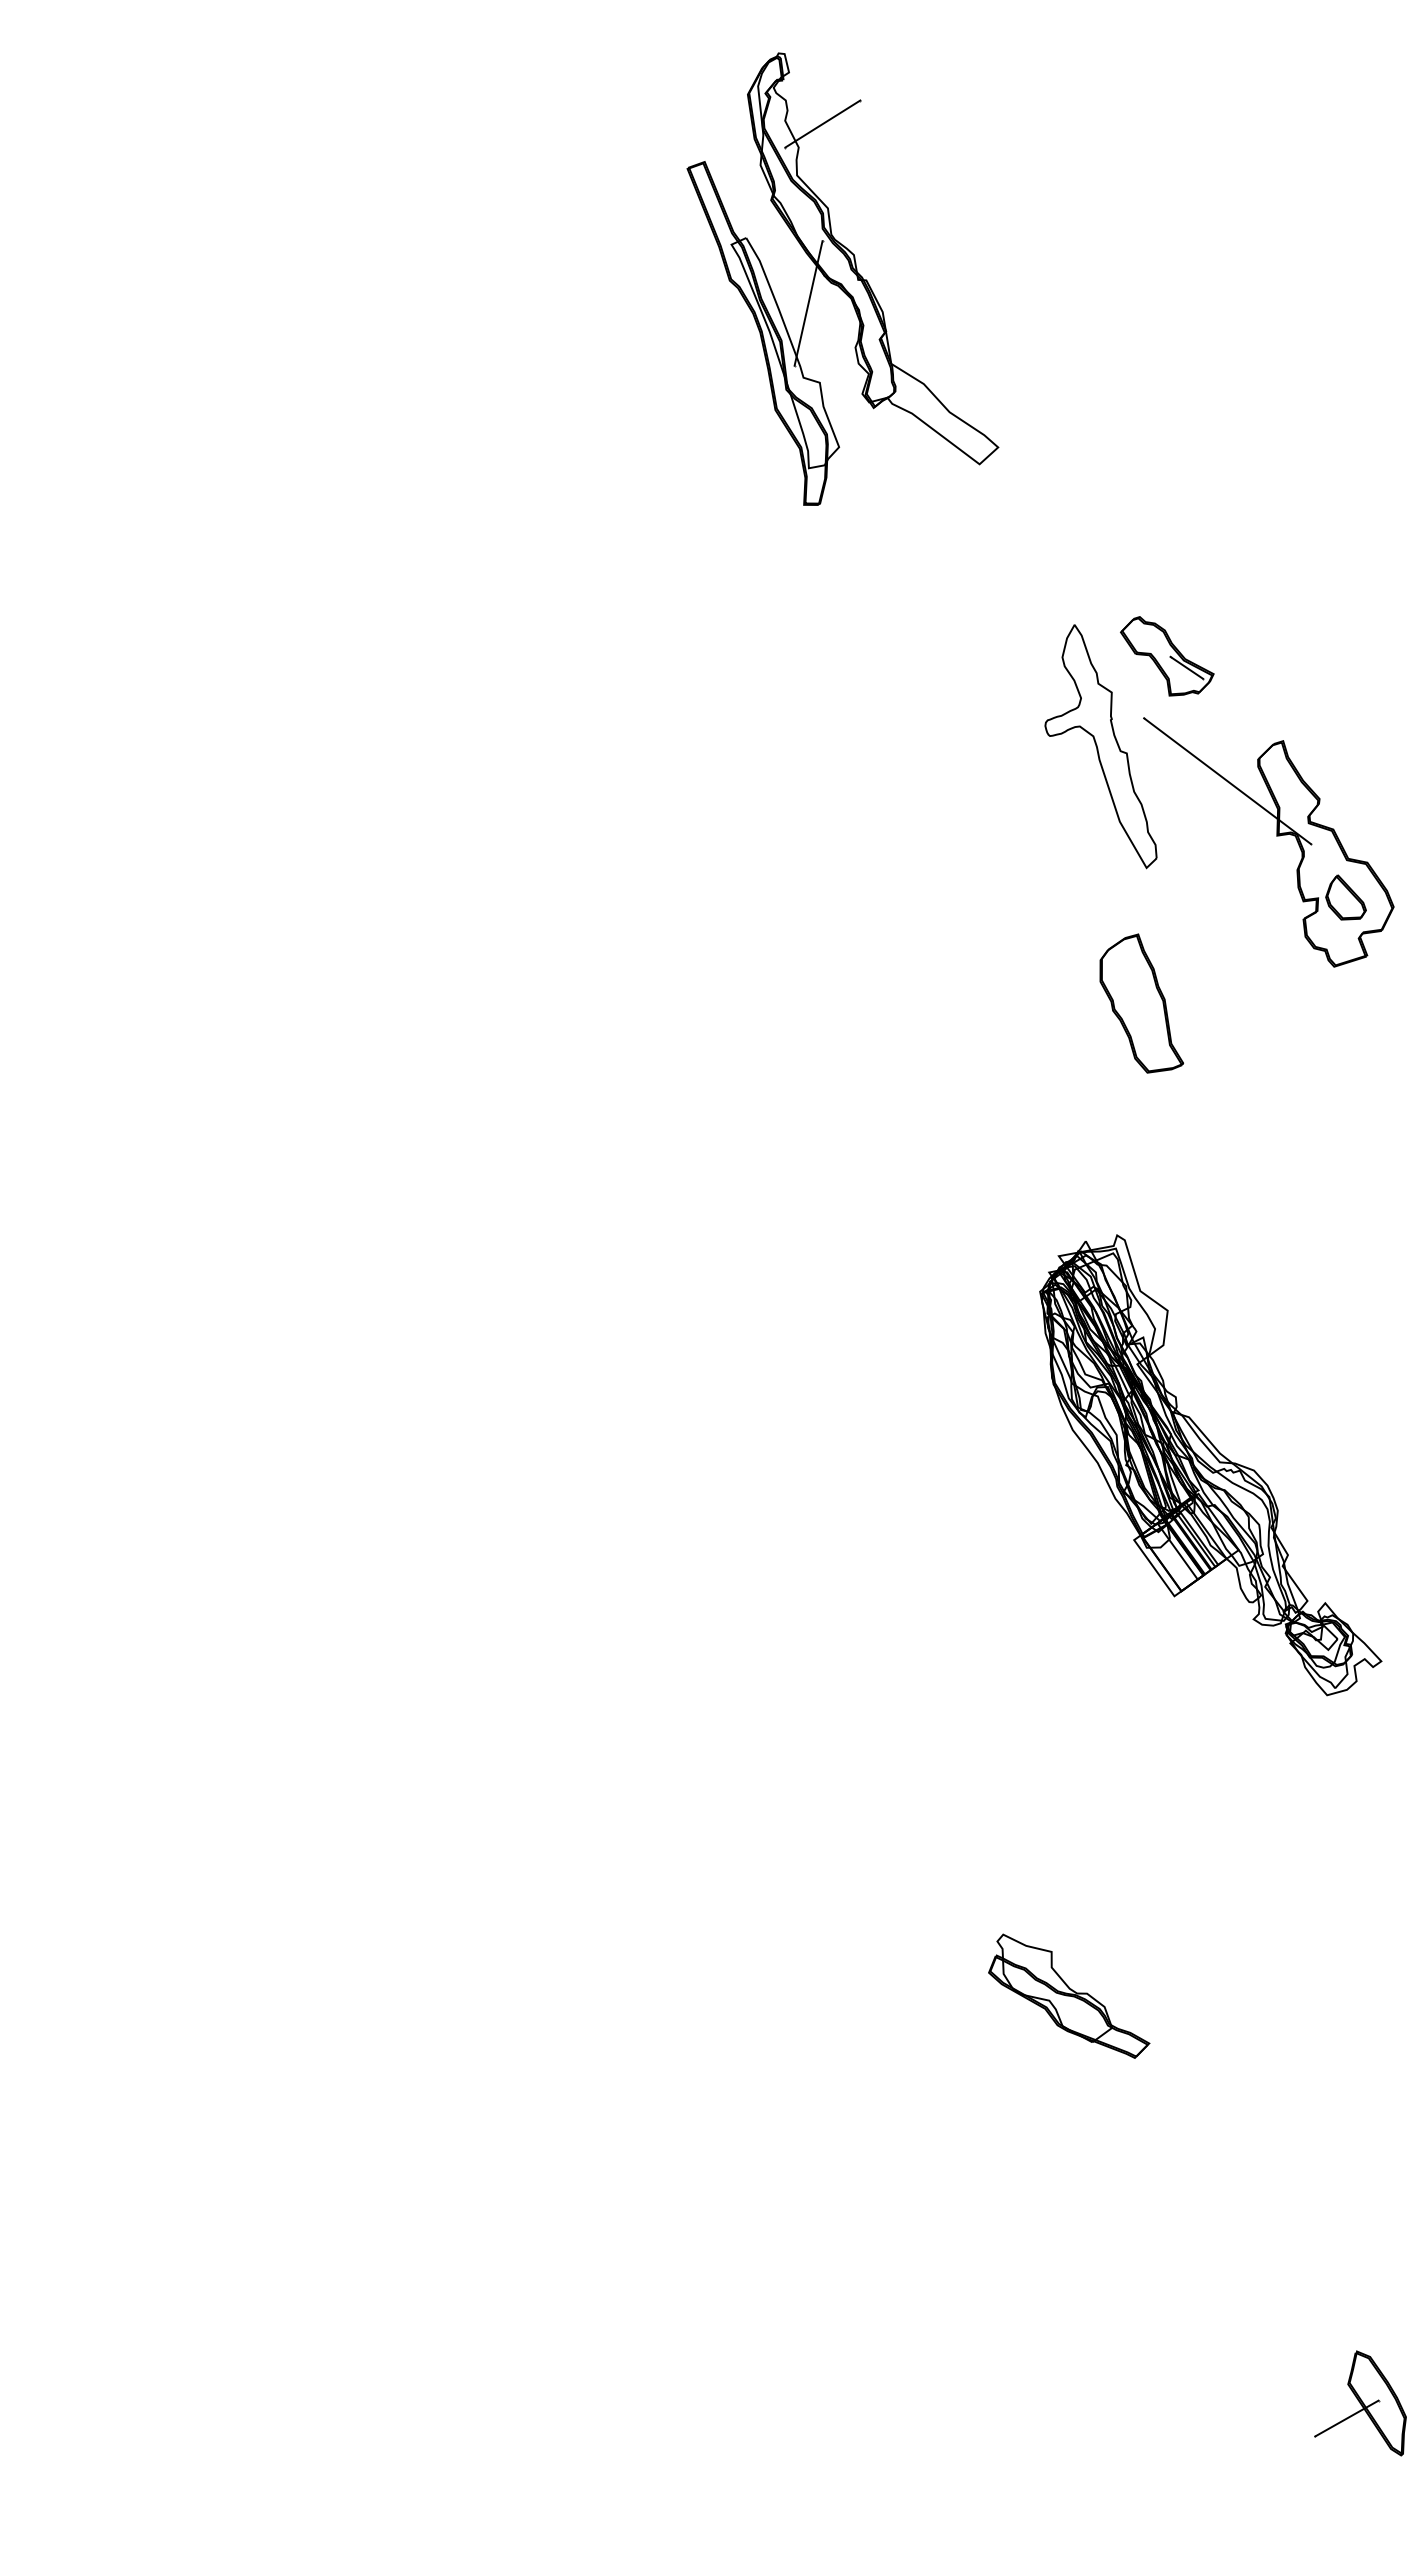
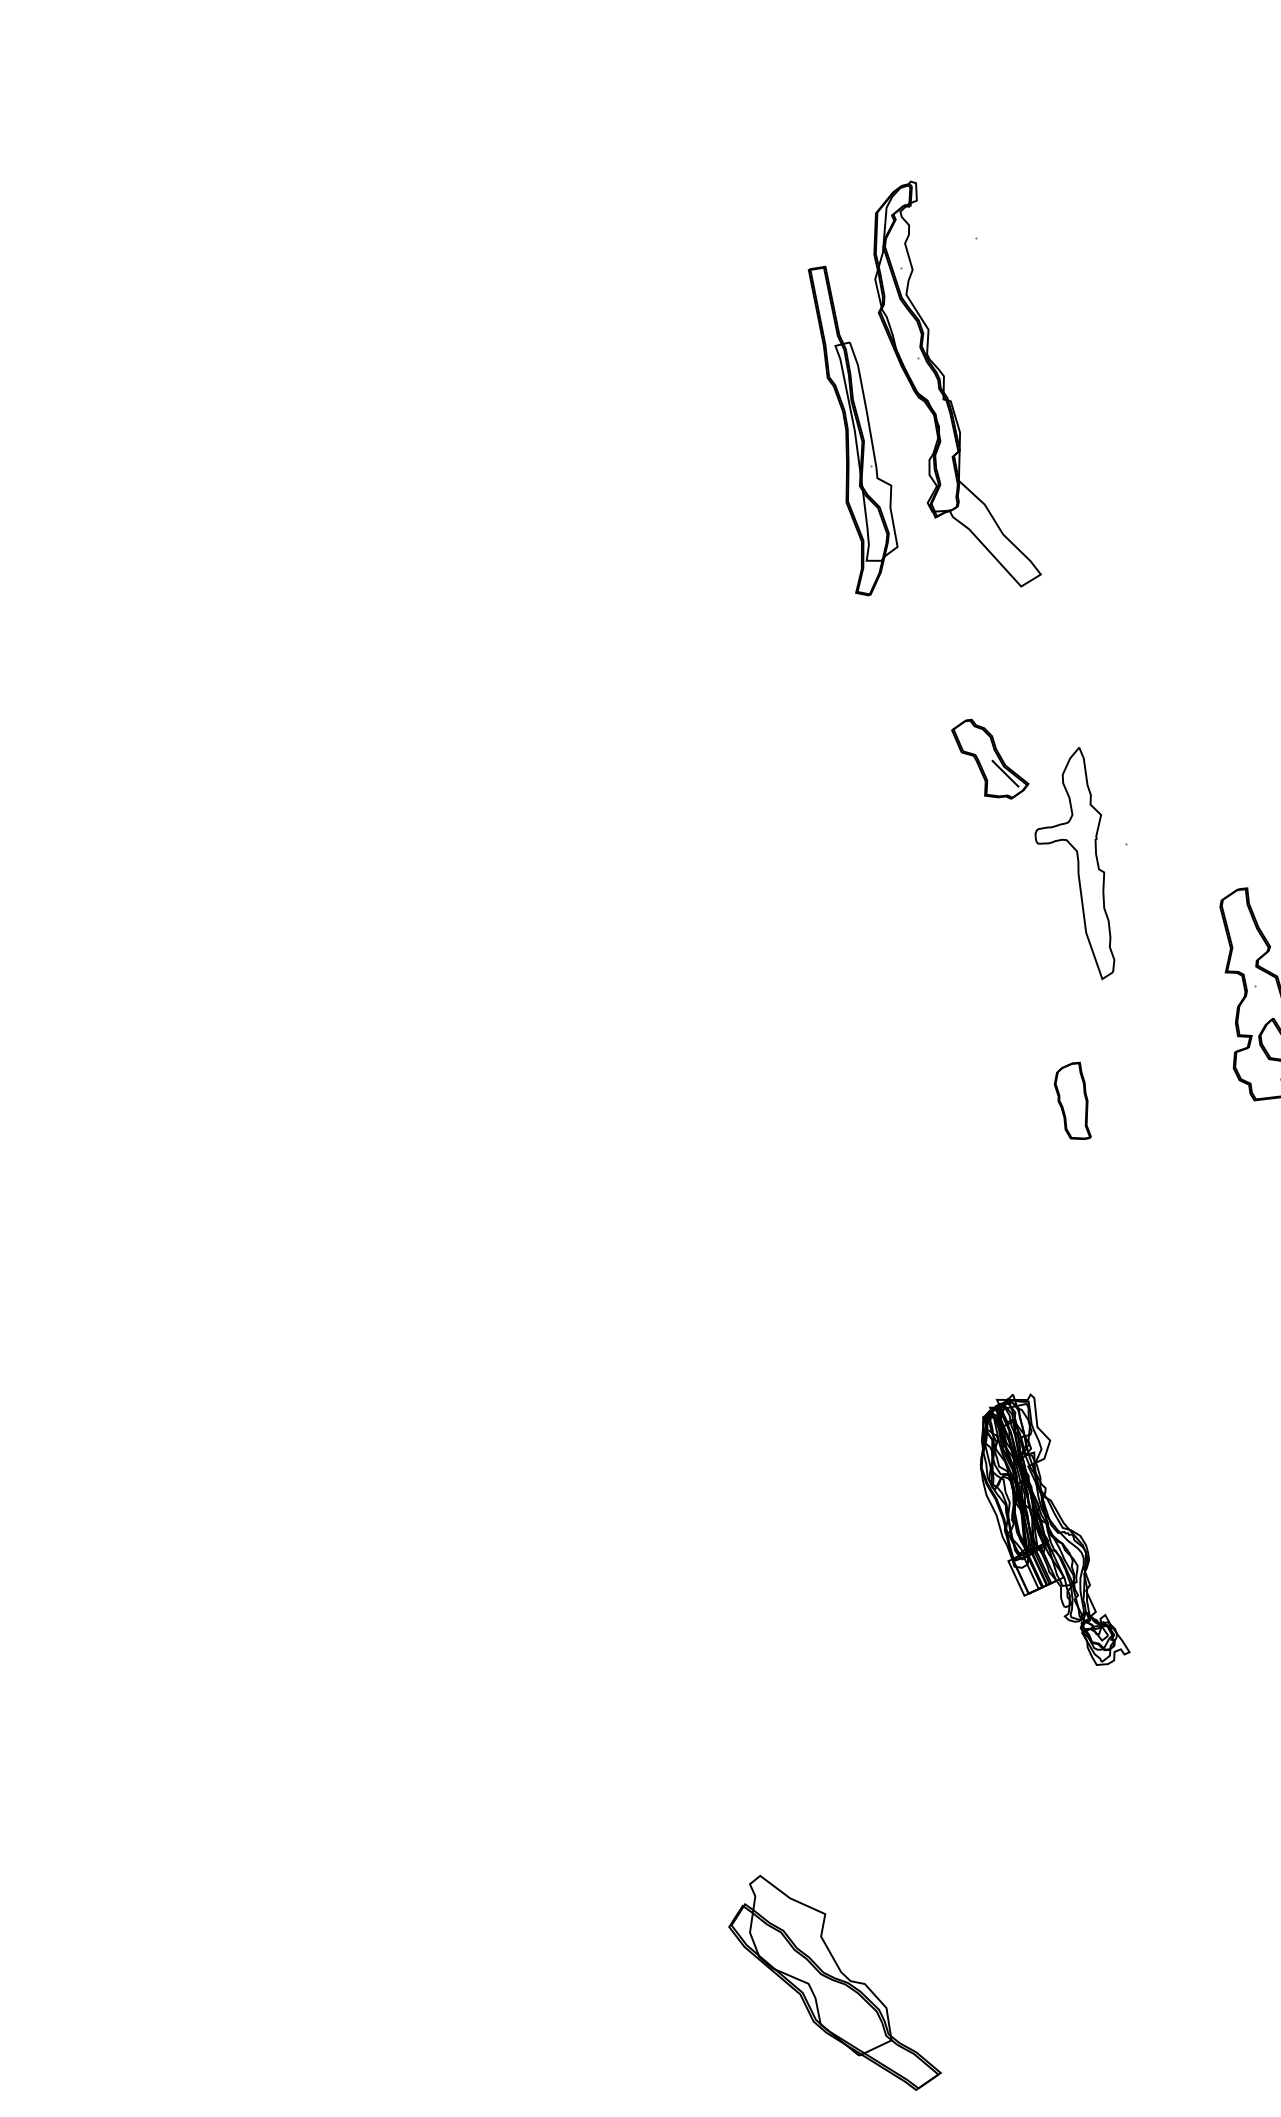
line: (822, 123) -> (938, 252), removed
line: (808, 303) -> (894, 412), removed
part: (1167, 656) -> (989, 760), moved
line: (1227, 781) -> (1190, 915), removed
part: (1141, 1003) -> (1074, 1100), size x0.6
part: (1210, 1465) -> (1057, 1528), size x0.6
part: (1069, 1995) -> (838, 1982), size x1.6

